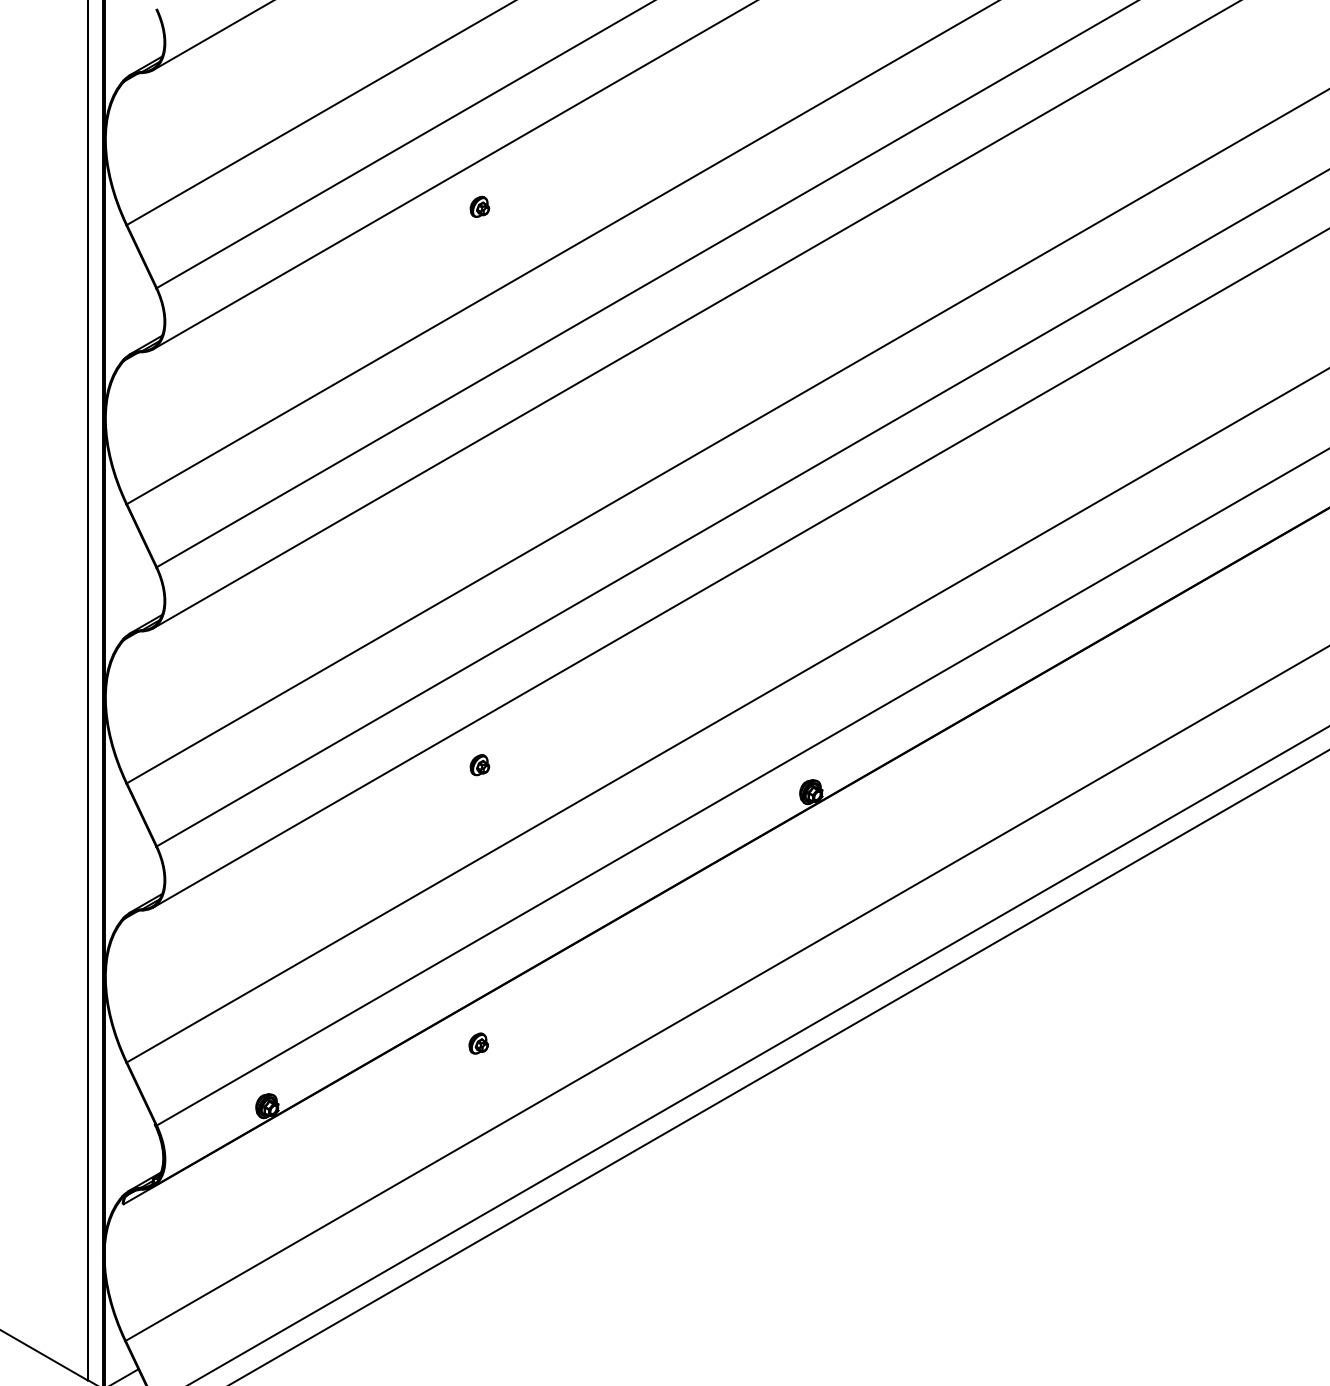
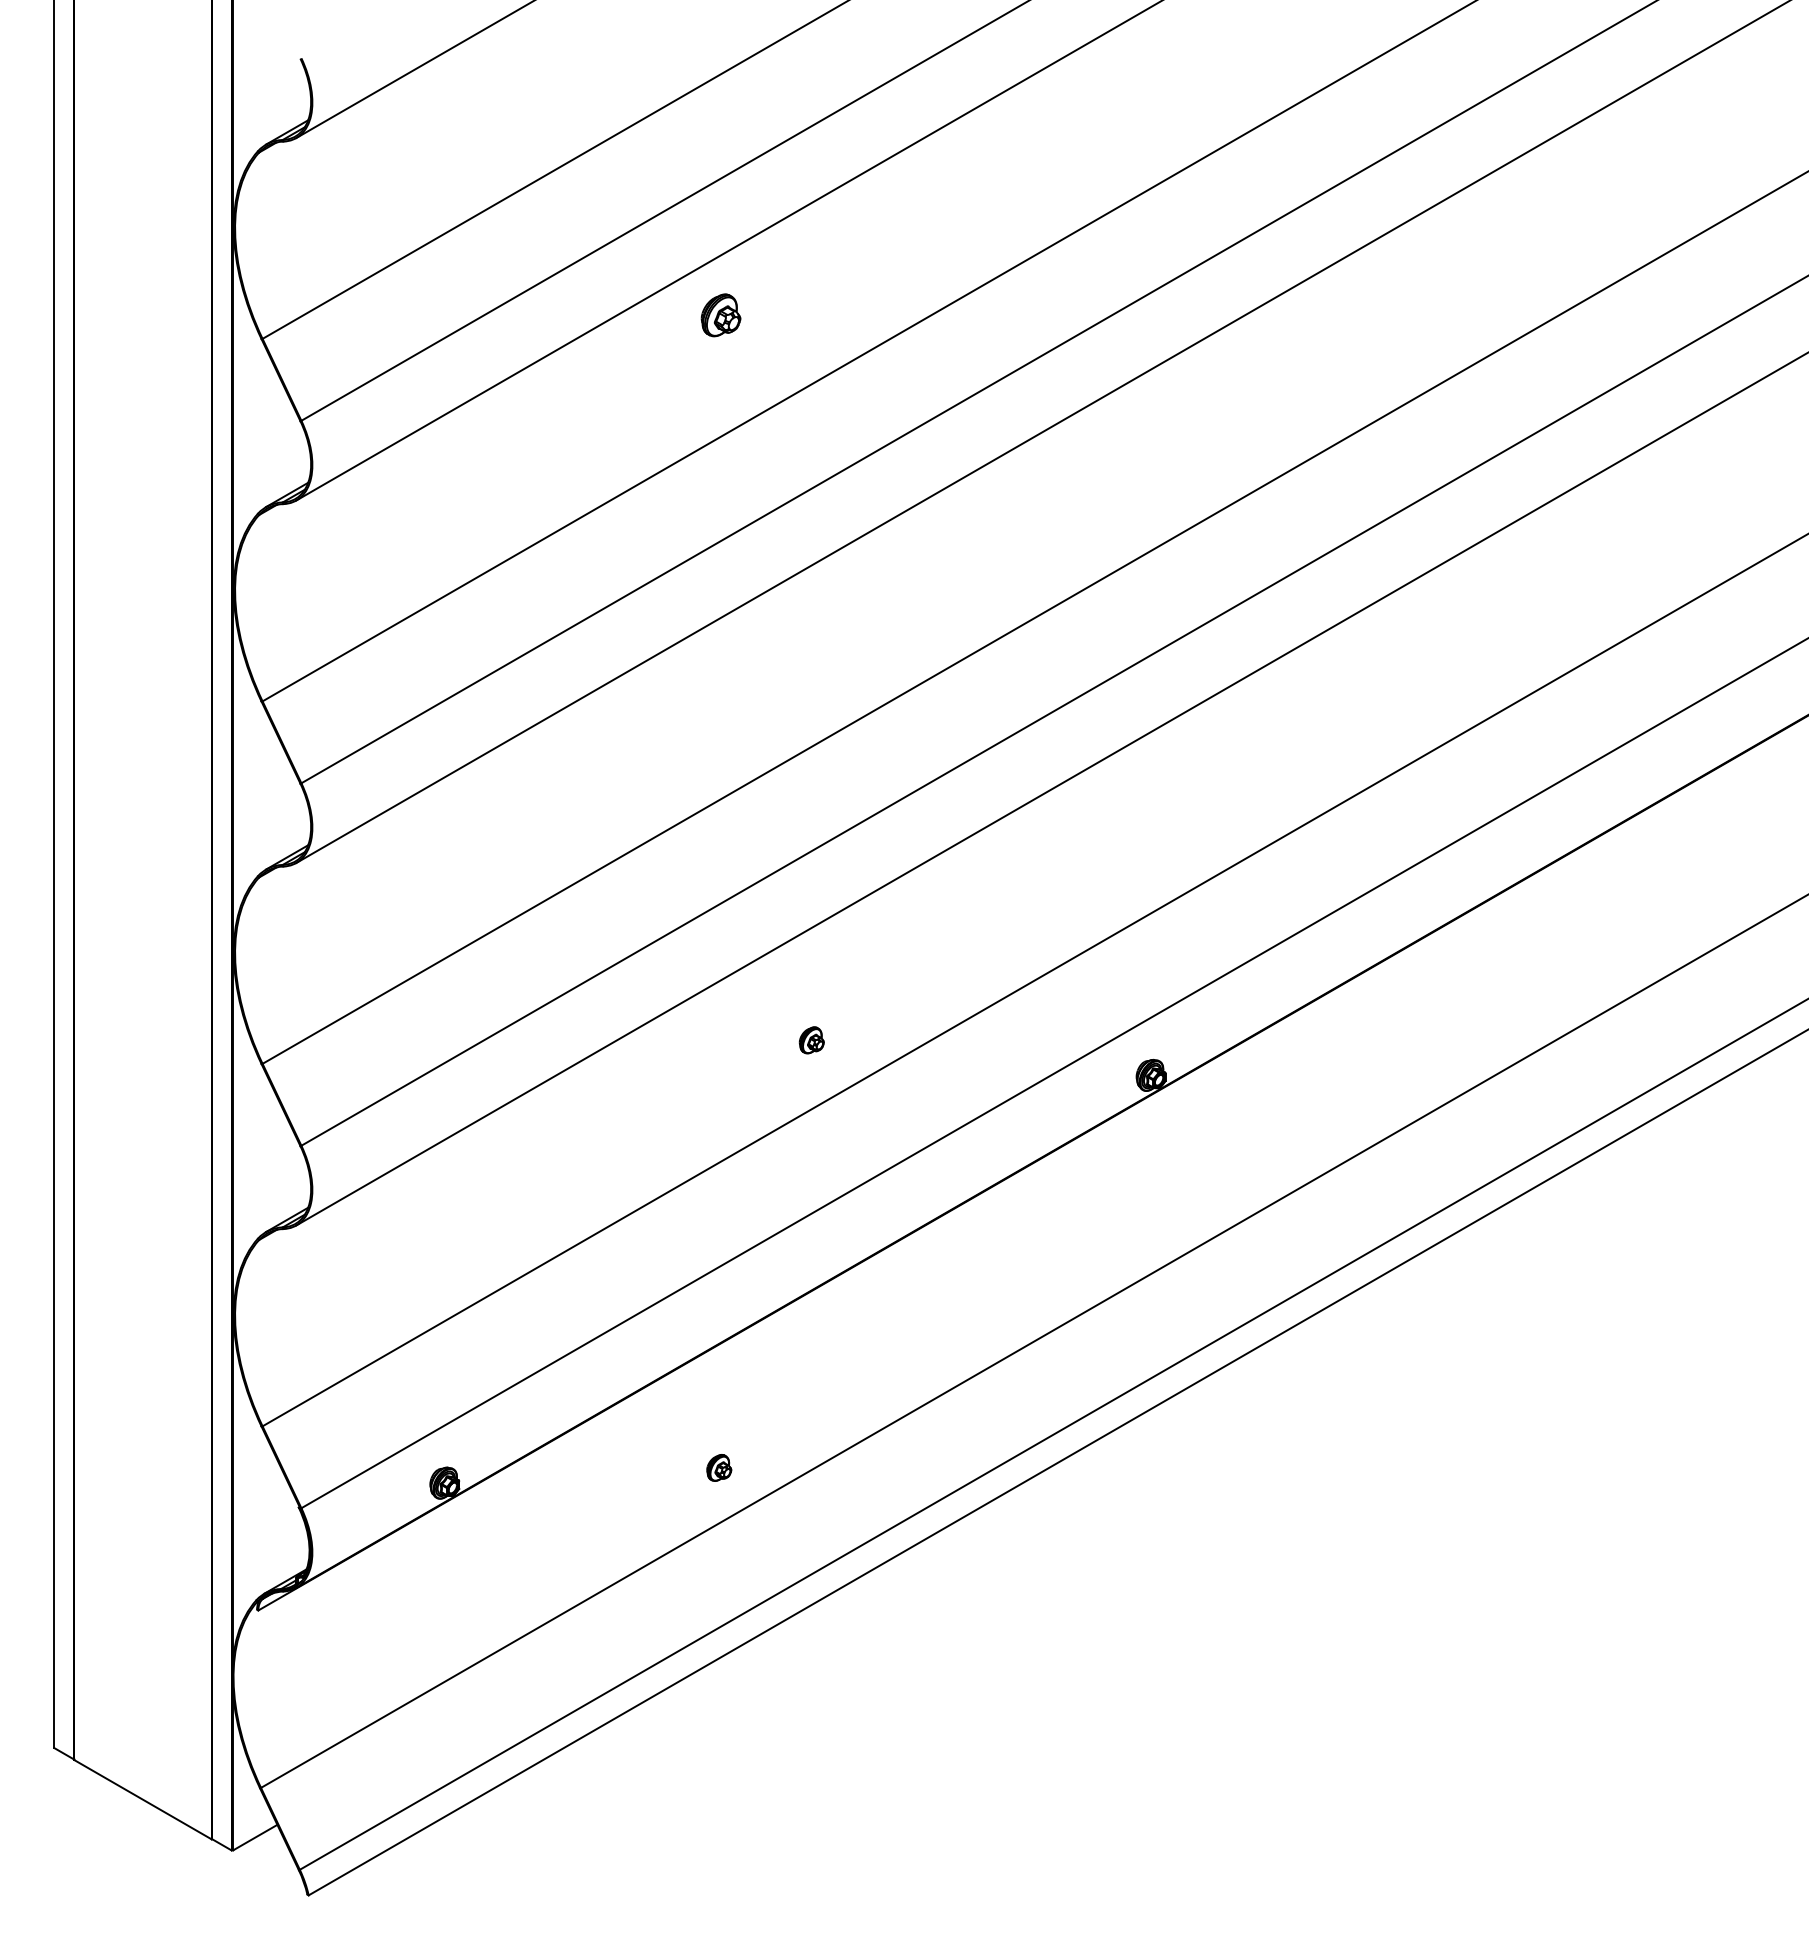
part: (479, 206) -> (720, 315), size x1.6
part: (479, 765) -> (811, 1040), moved
part: (478, 1043) -> (719, 1467), moved

